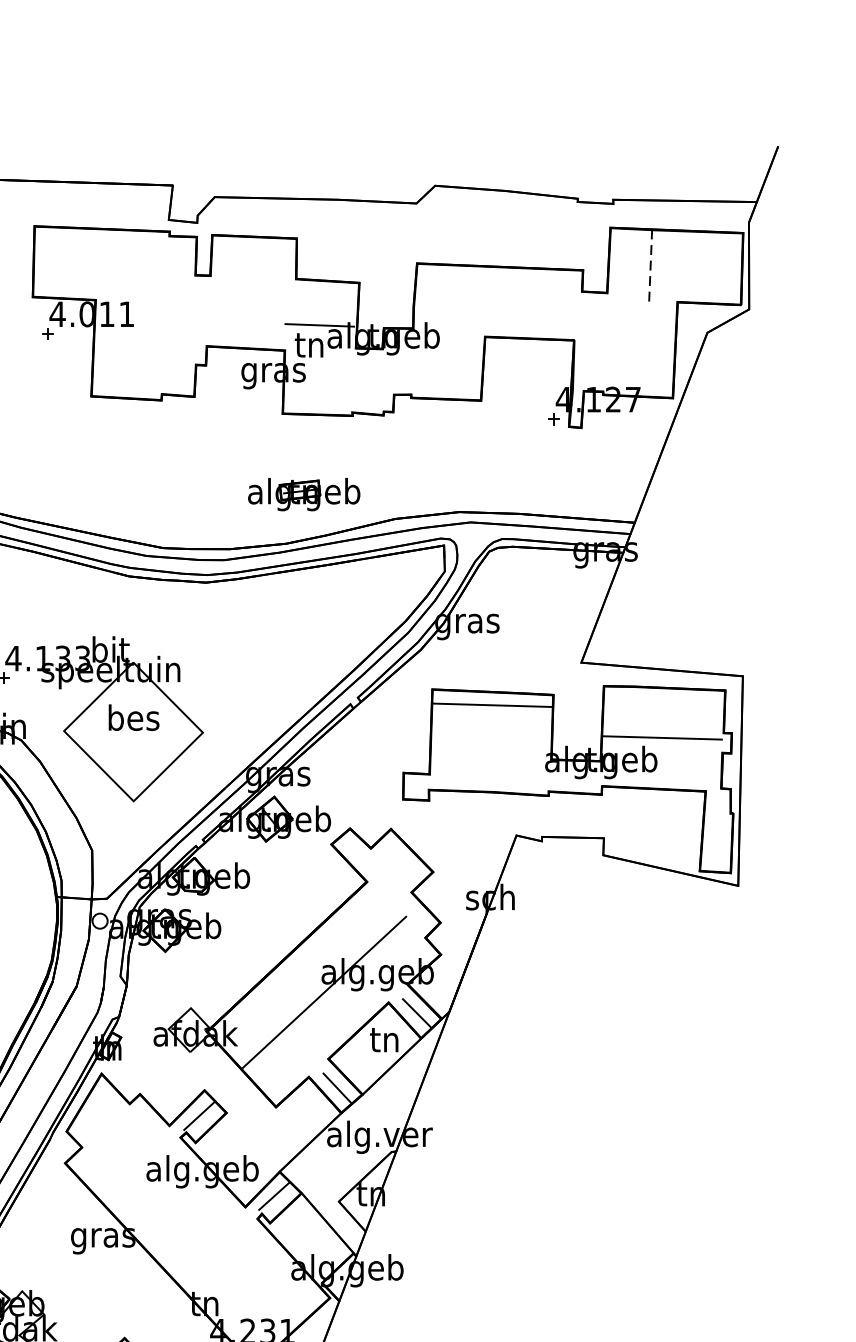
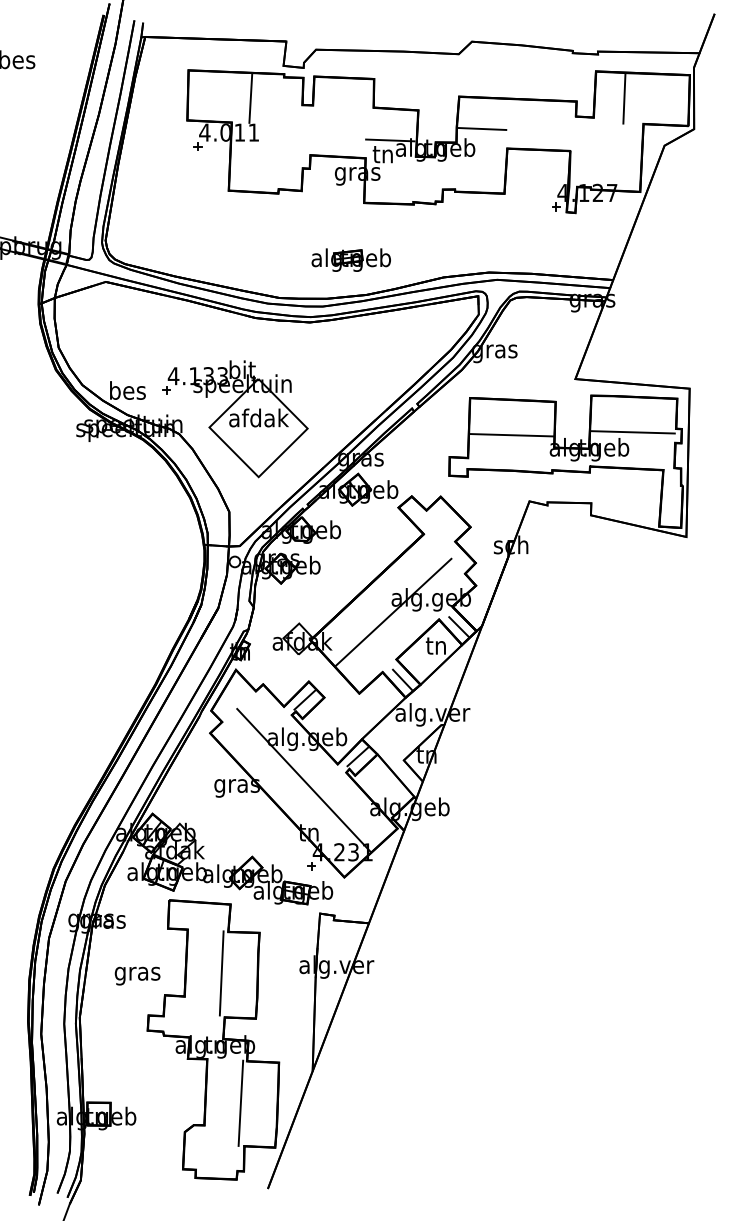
line: (122, 264) -> (250, 97), added
line: (650, 266) -> (624, 98), dashed -> solid
line: (448, 308) -> (481, 128), added
part: (303, 493) -> (350, 259), moved
line: (492, 705) -> (511, 435), moved
text: (133, 716) -> (258, 417), bes -> afdak
line: (198, 1230) -> (304, 780), added

